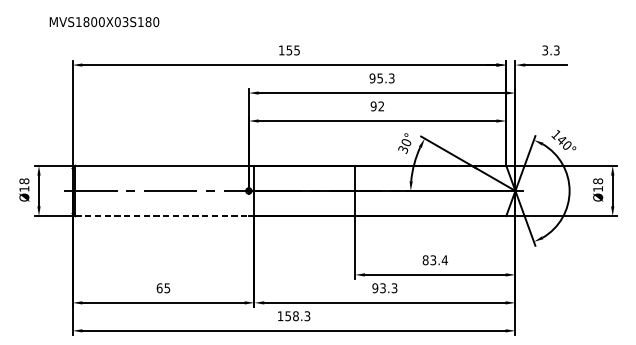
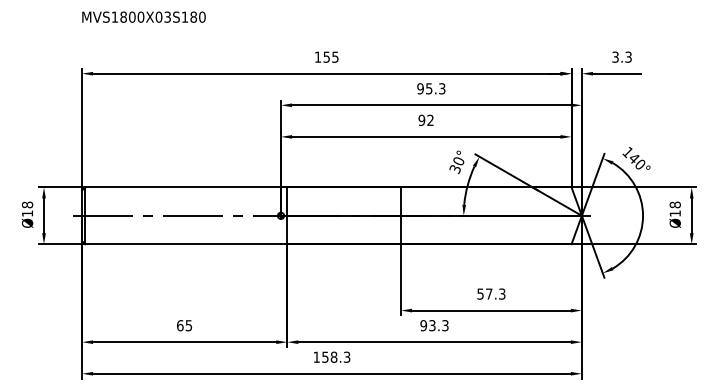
text: (104, 21) -> (143, 16), moved
line: (162, 216) -> (183, 244), dashed -> solid
text: (435, 259) -> (491, 293), 83.4 -> 57.3

